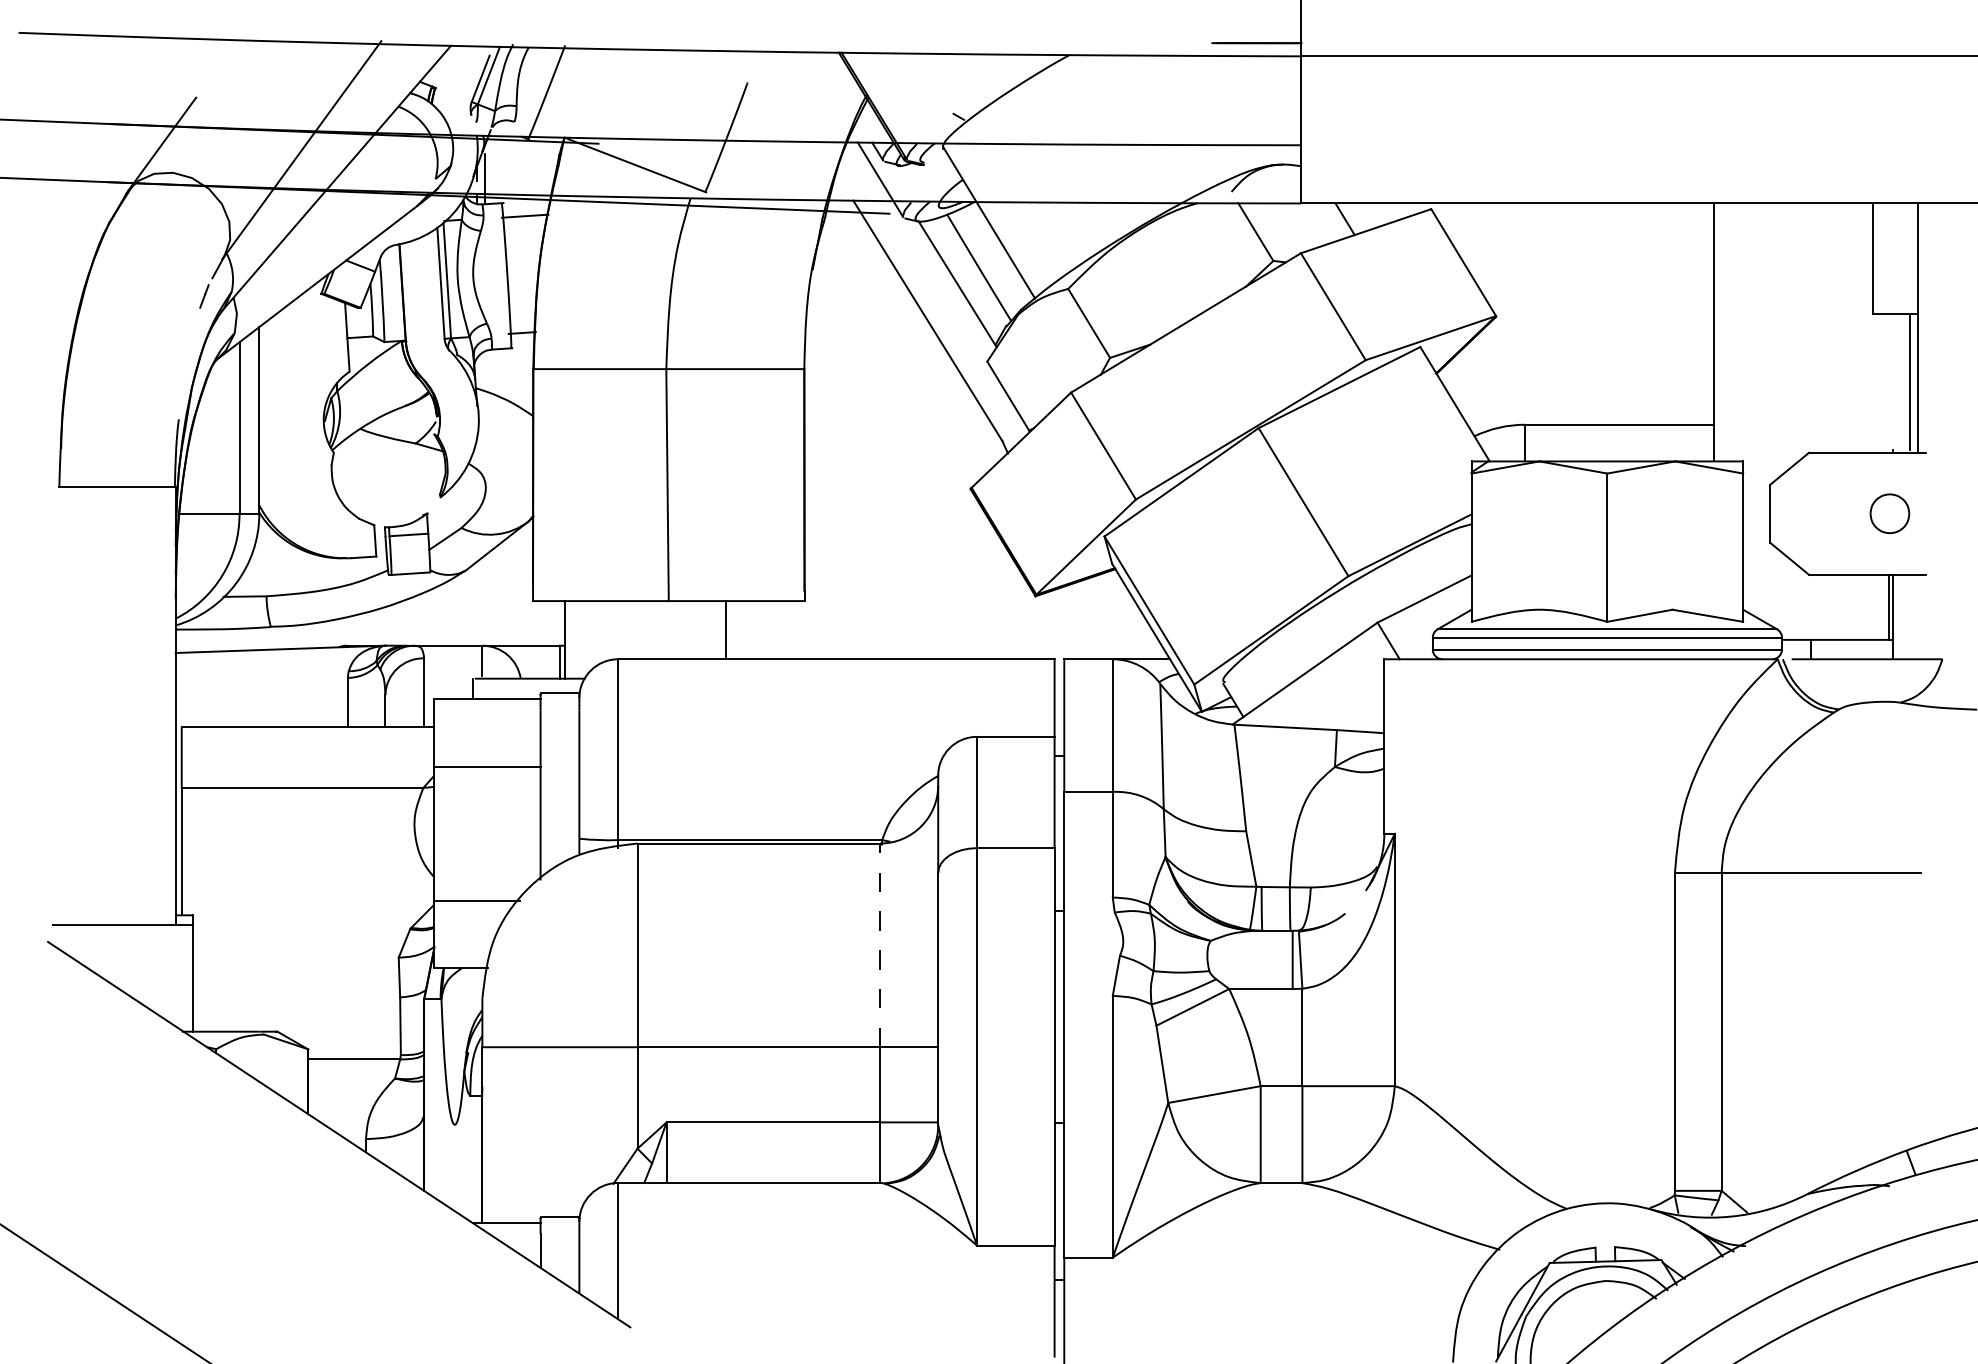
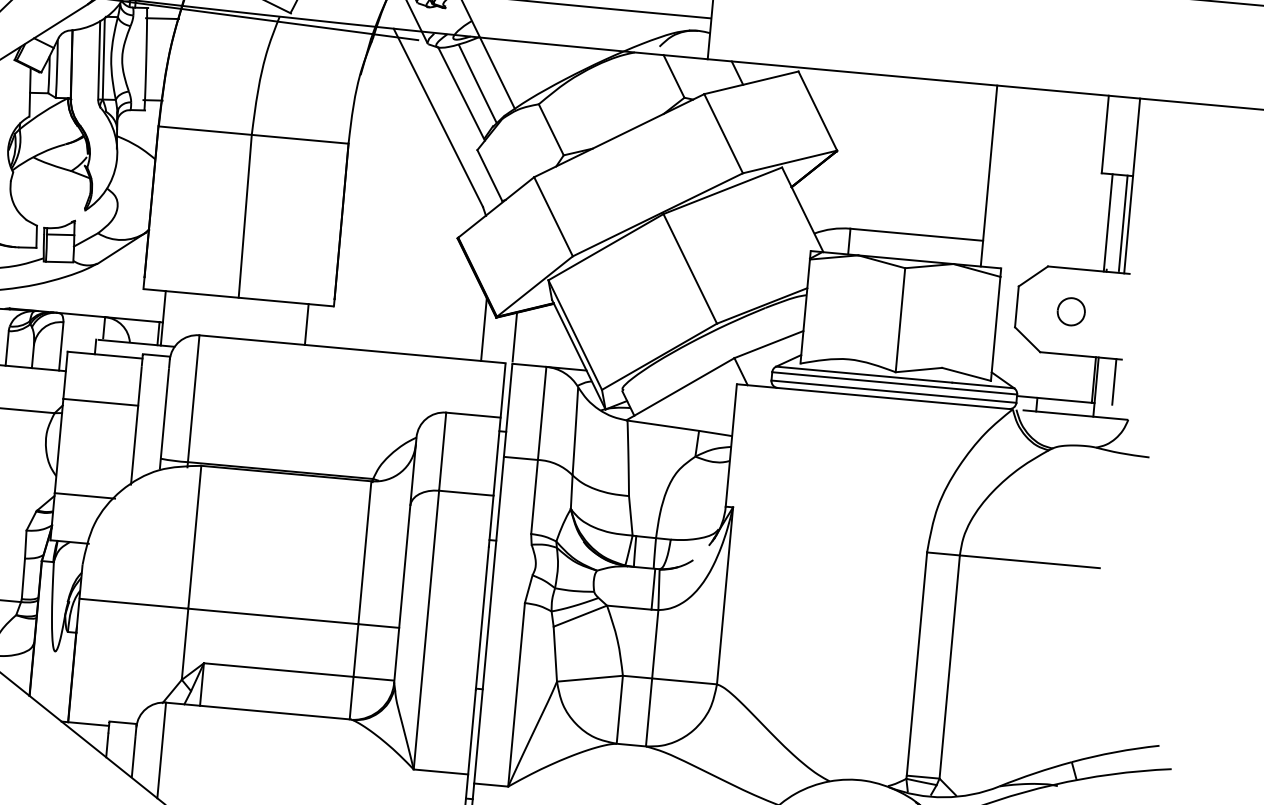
line: (1888, 383) -> (1108, 223), added
part: (1889, 513) -> (1071, 311), moved
line: (1917, 606) -> (1114, 381), added
line: (1019, 614) -> (483, 329), added
line: (1064, 620) -> (515, 336), added
line: (726, 630) -> (306, 324), moved
line: (880, 945) -> (365, 552), dashed -> solid

